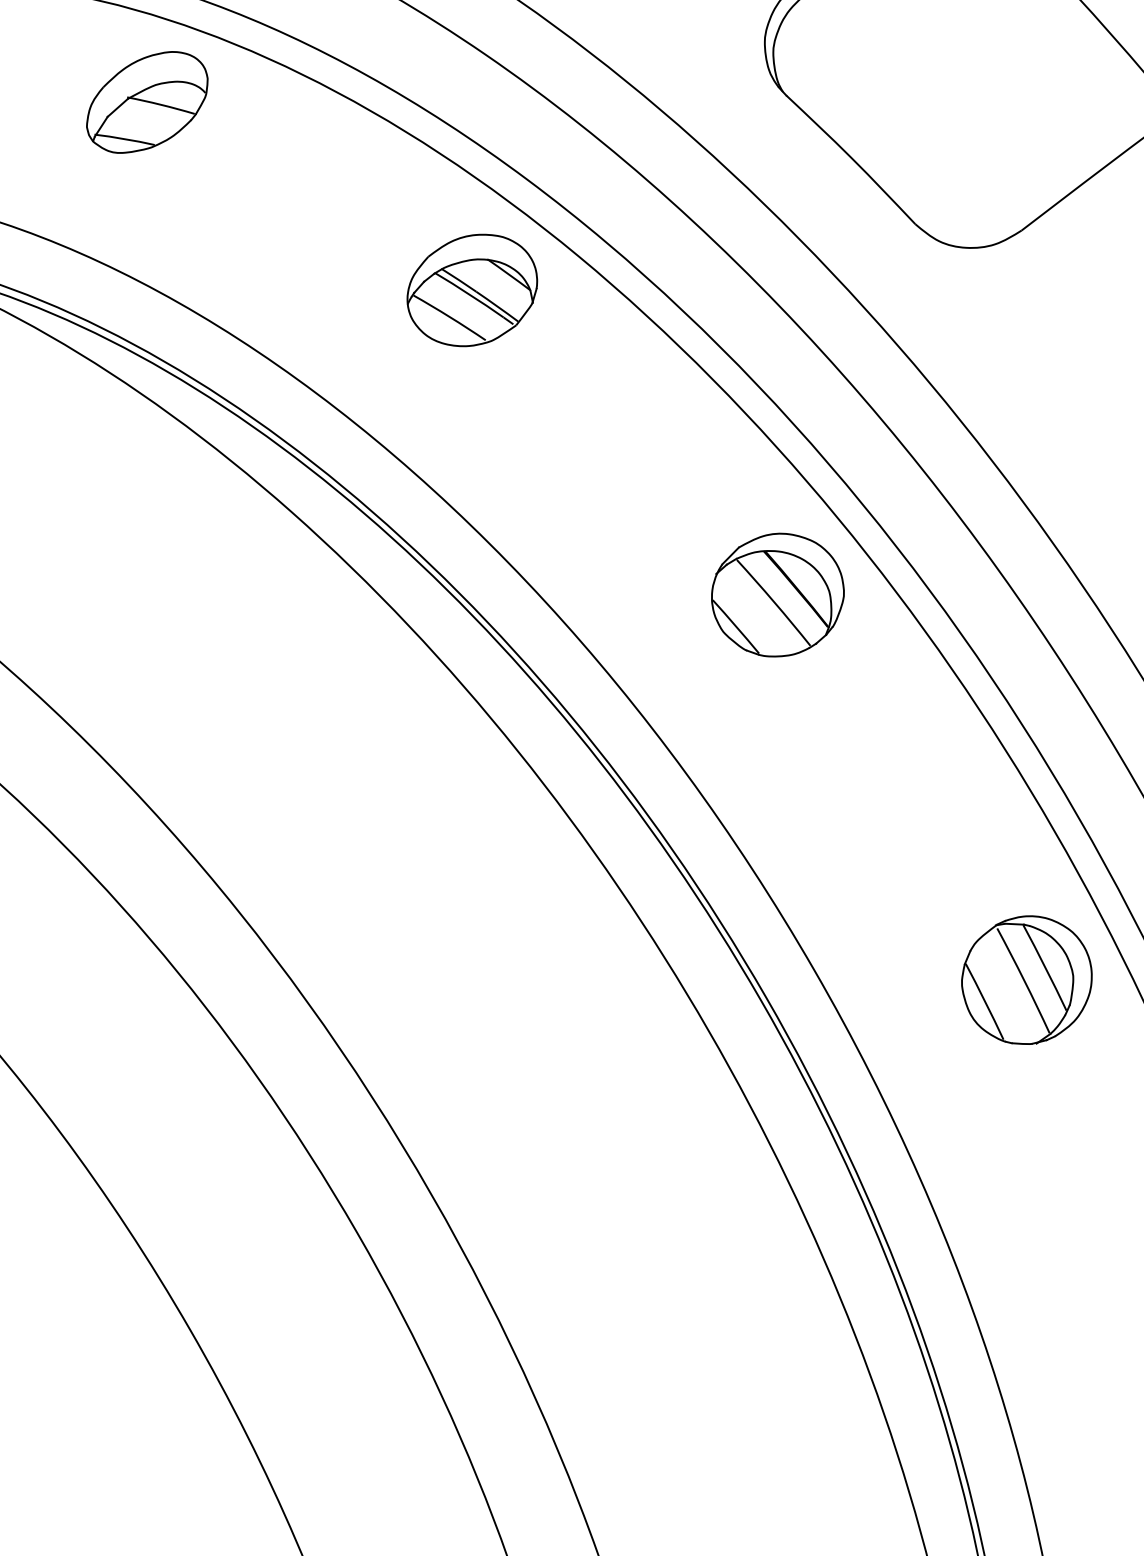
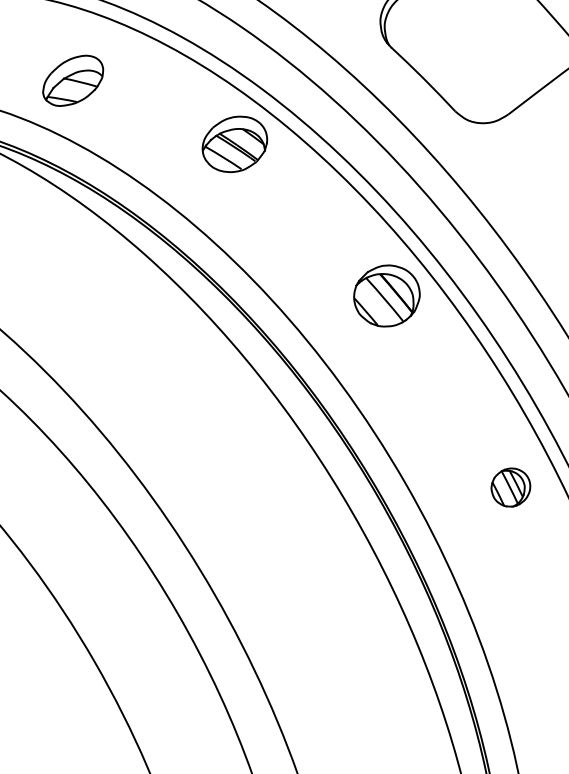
part: (147, 101) -> (73, 80), moved
part: (1026, 979) -> (510, 487), size x0.6

